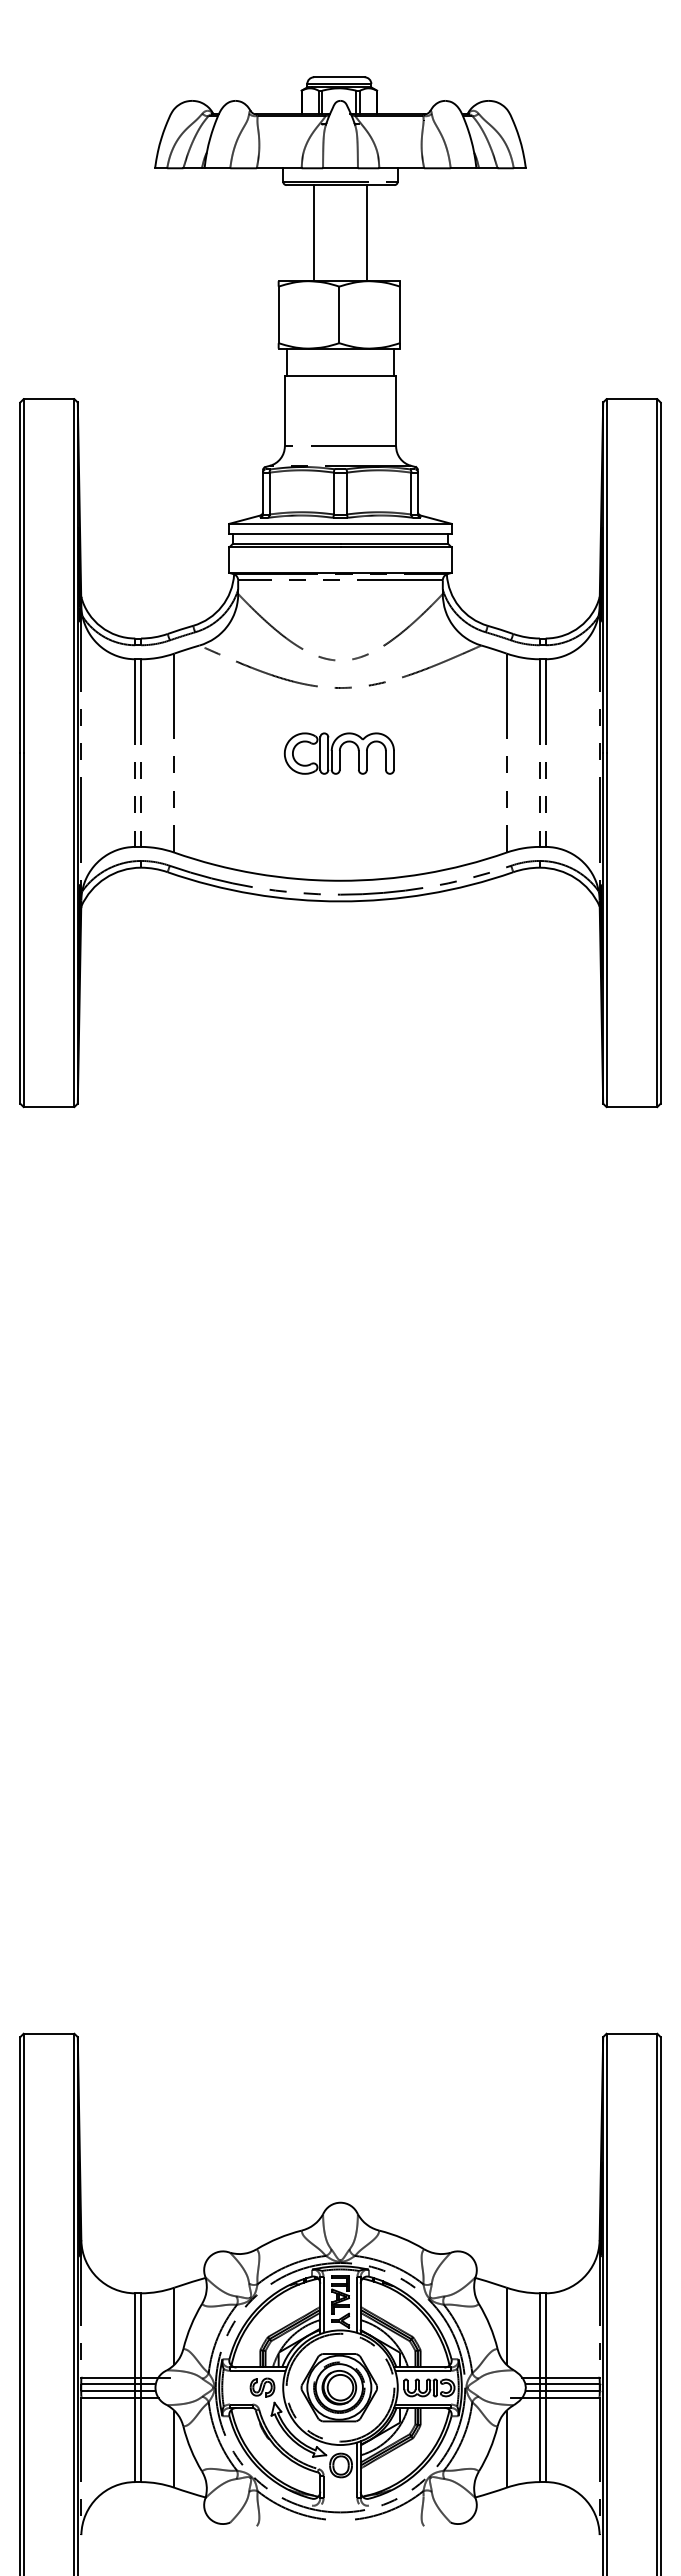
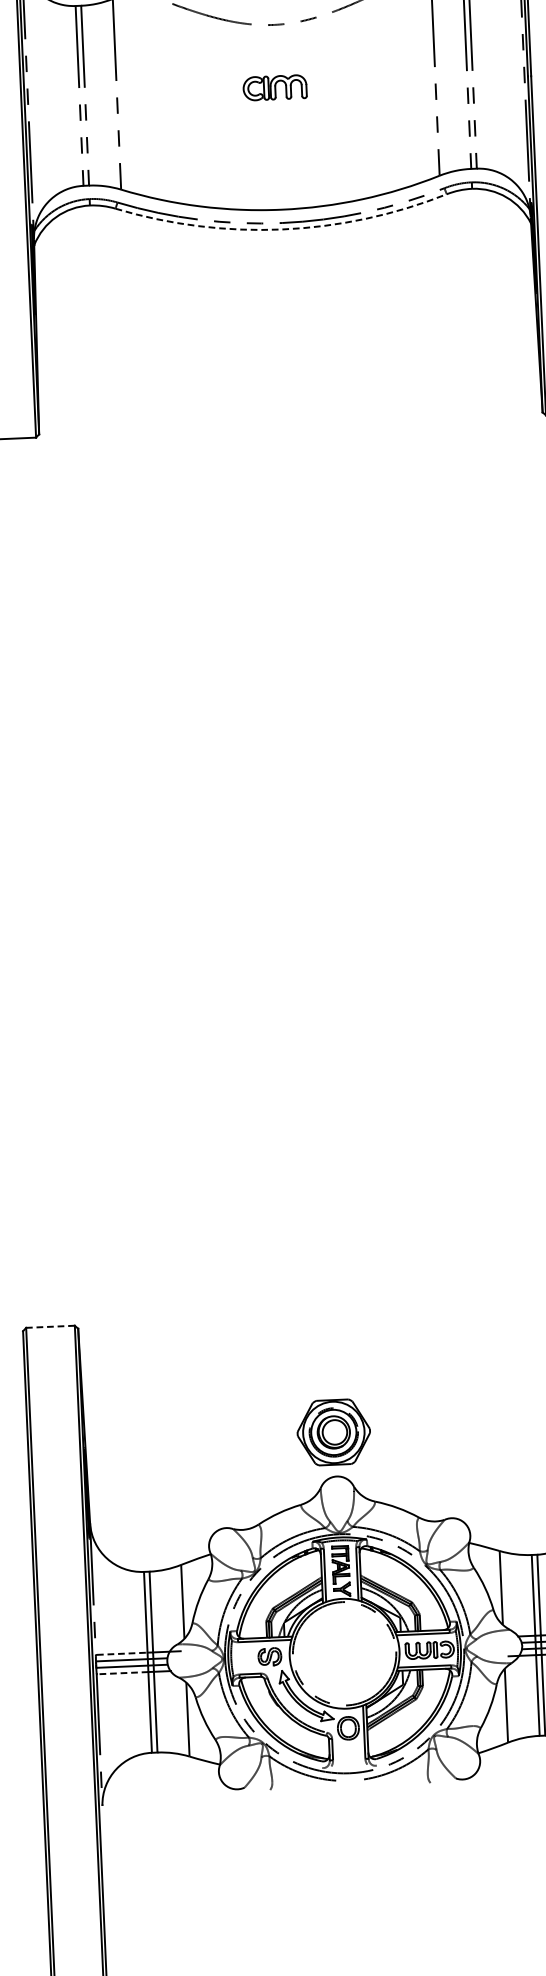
part: (338, 753) -> (274, 87), size x0.6
arc: (340, 901) -> (282, 229), solid -> dashed
line: (48, 2033) -> (49, 1326), solid -> dashed
line: (109, 2377) -> (122, 1653), solid -> dashed
part: (338, 2387) -> (333, 1432), moved
line: (108, 2397) -> (122, 1672), solid -> dashed

